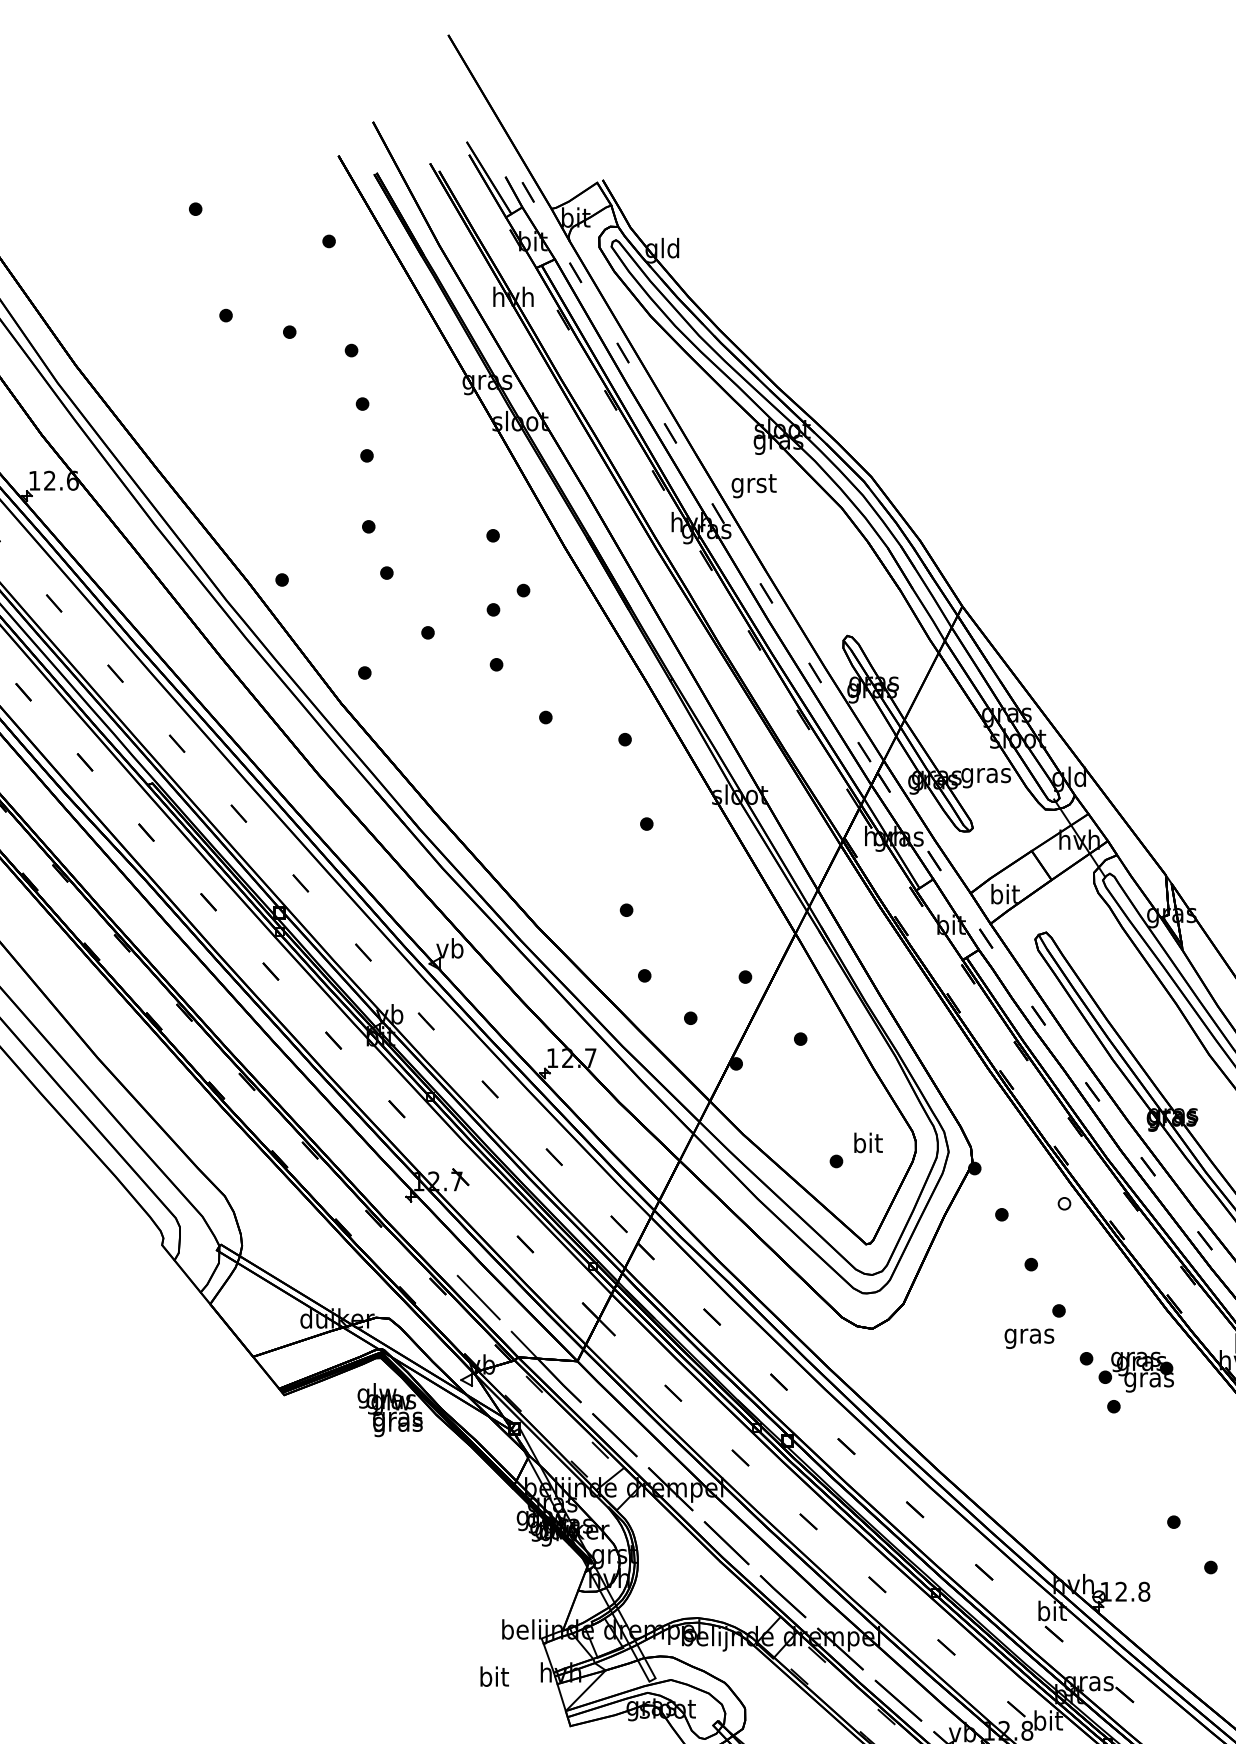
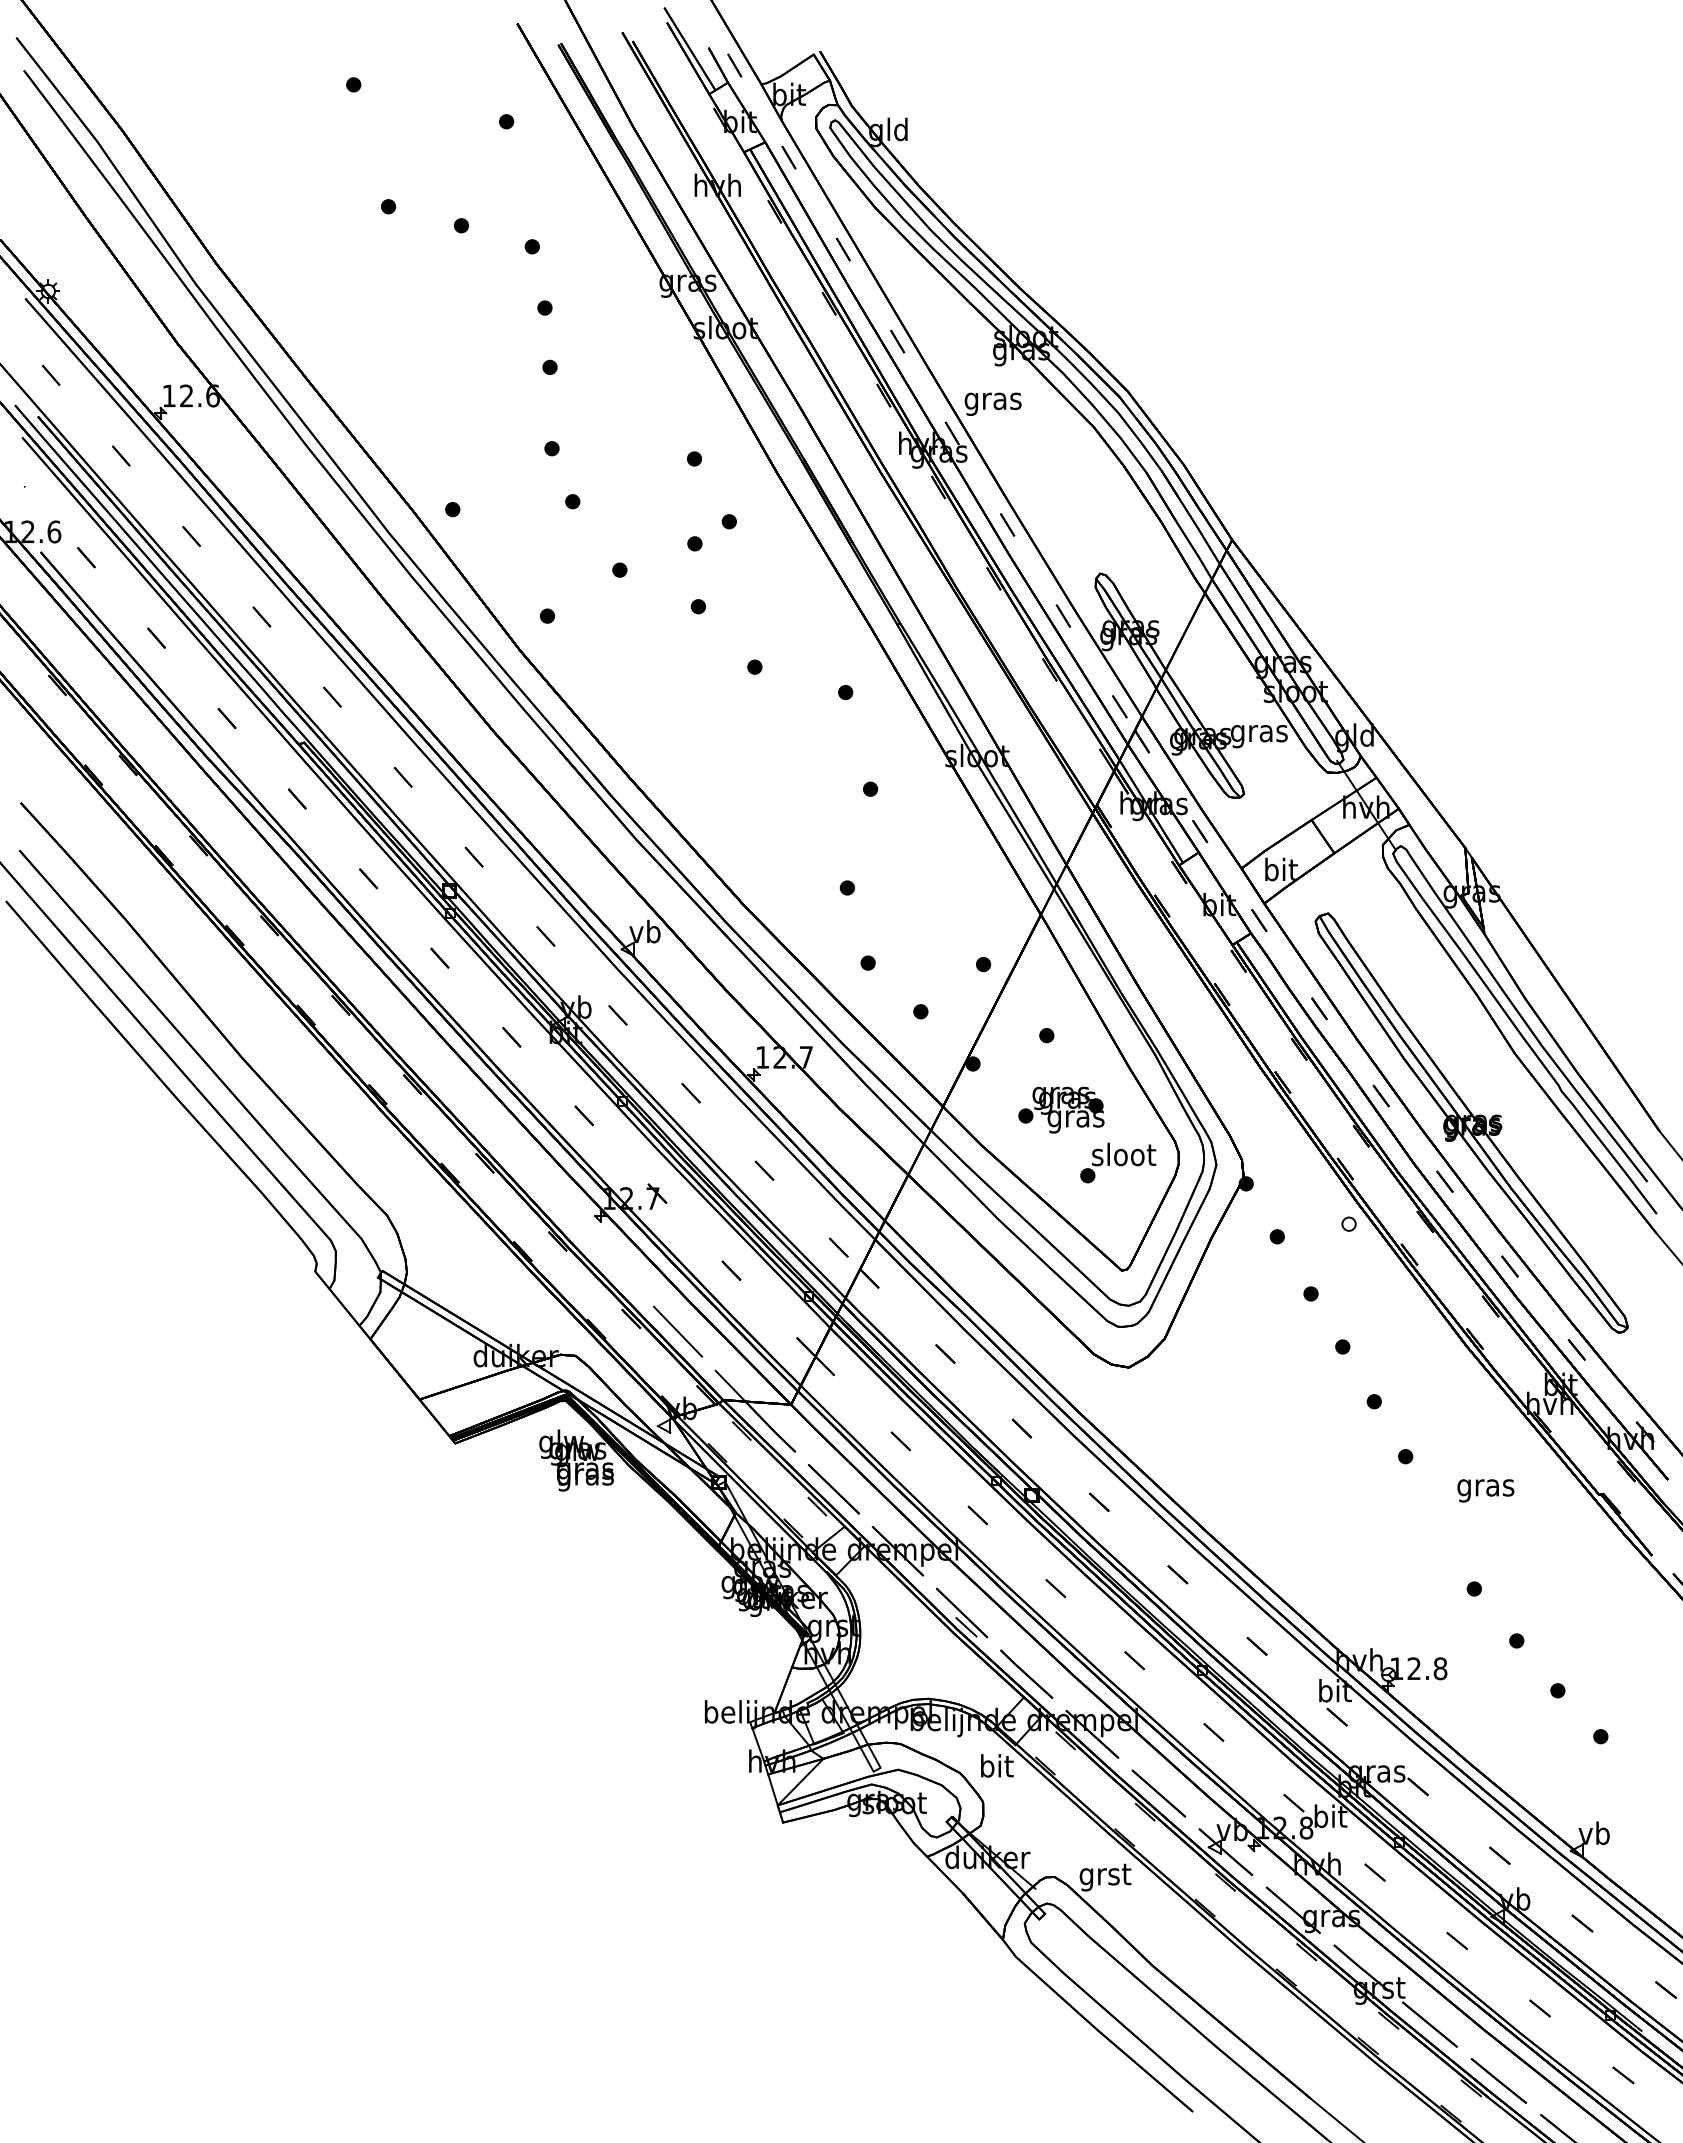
text: (753, 485) -> (992, 401), grst -> gras
text: (868, 1142) -> (1124, 1154), bit -> sloot
text: (1029, 1338) -> (1485, 1490), moved
part: (1136, 1371) -> (1061, 1109), moved
line: (730, 1555) -> (966, 1627), added
text: (494, 1676) -> (997, 1765), moved

